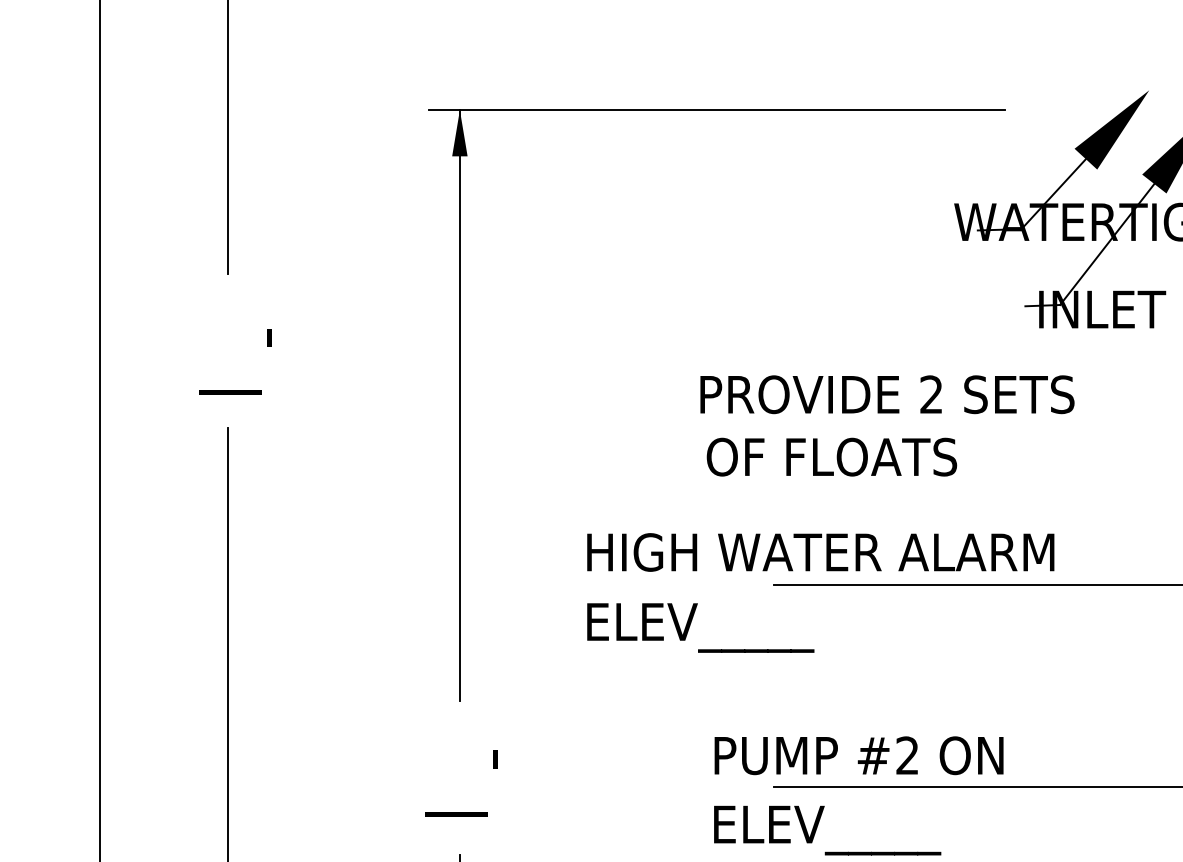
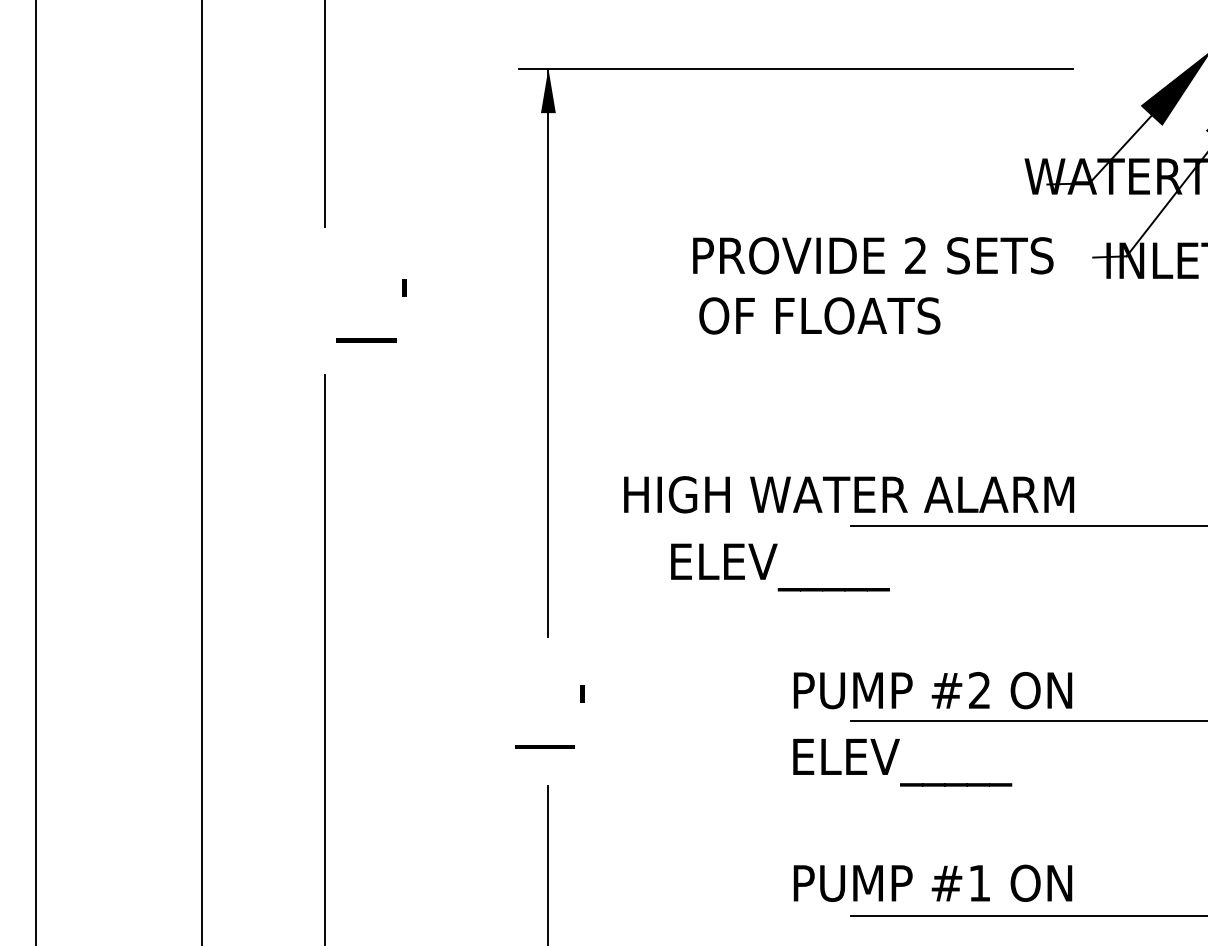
text: (235, 361) -> (371, 310), moved
text: (887, 425) -> (873, 285), moved
text: (821, 552) -> (849, 494), moved

